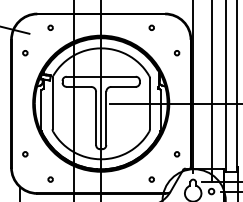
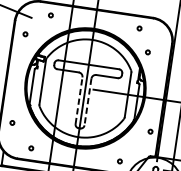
circle: (176, 53) -> (147, 52), moved
line: (96, 118) -> (79, 100), solid -> dashed
line: (106, 118) -> (88, 102), solid -> dashed
circle: (176, 154) -> (150, 131), moved

